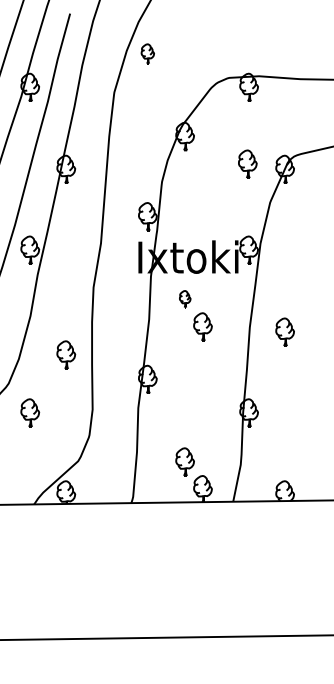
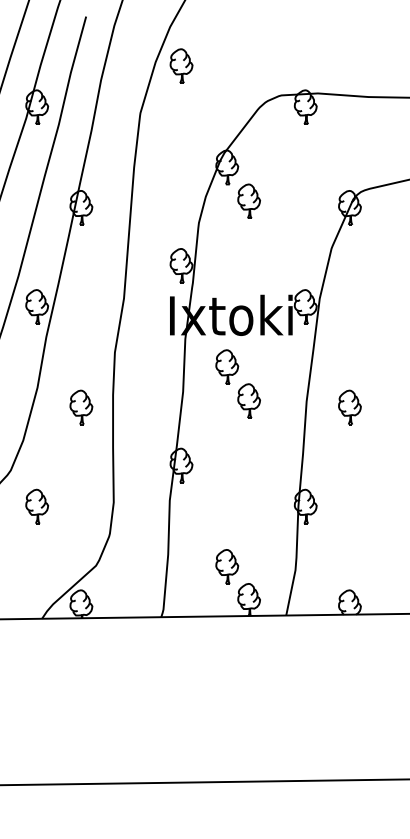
part: (147, 53) -> (181, 65), size x1.43
part: (247, 163) -> (248, 200), moved
part: (185, 298) -> (227, 366), size x1.67
part: (66, 355) -> (81, 407), moved

